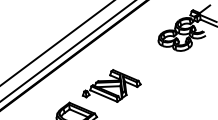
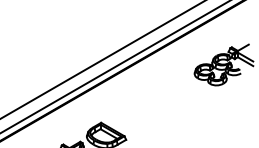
part: (111, 86) -> (143, 111), removed

